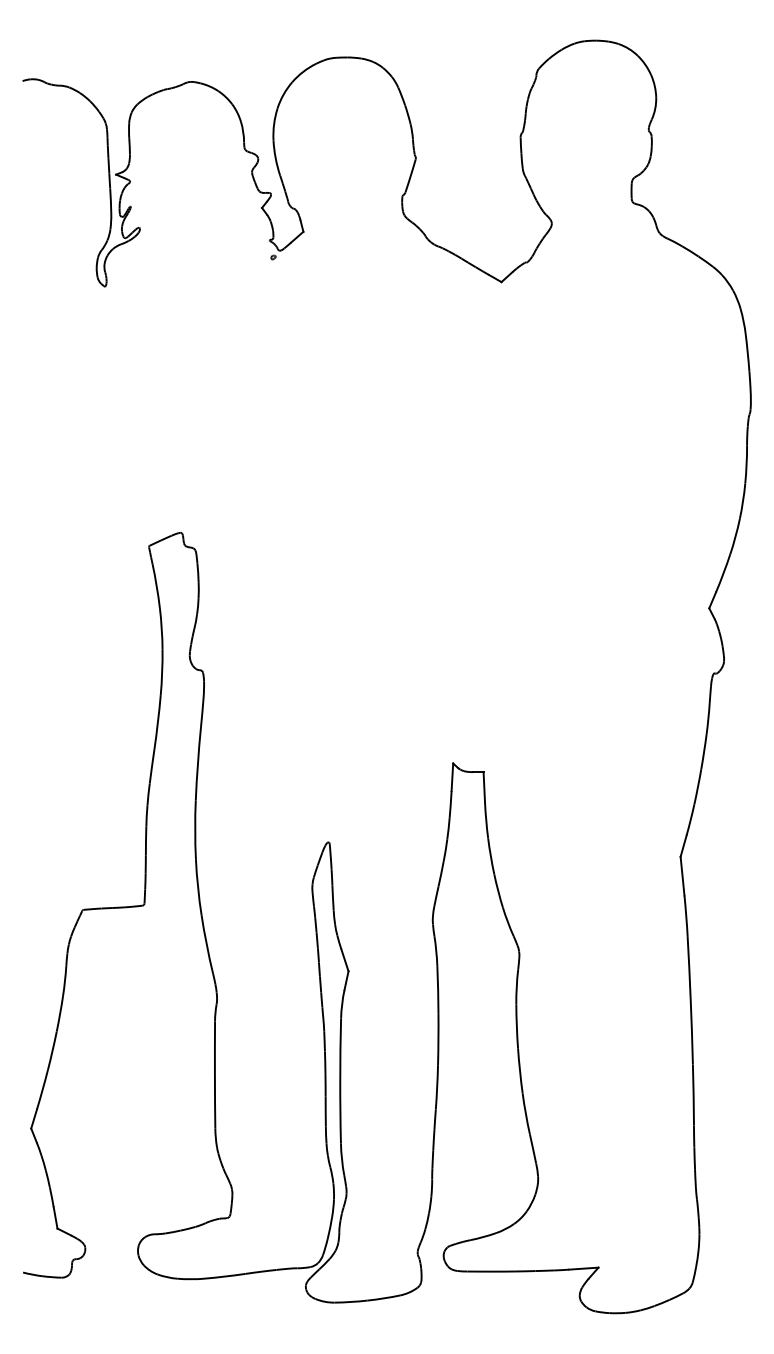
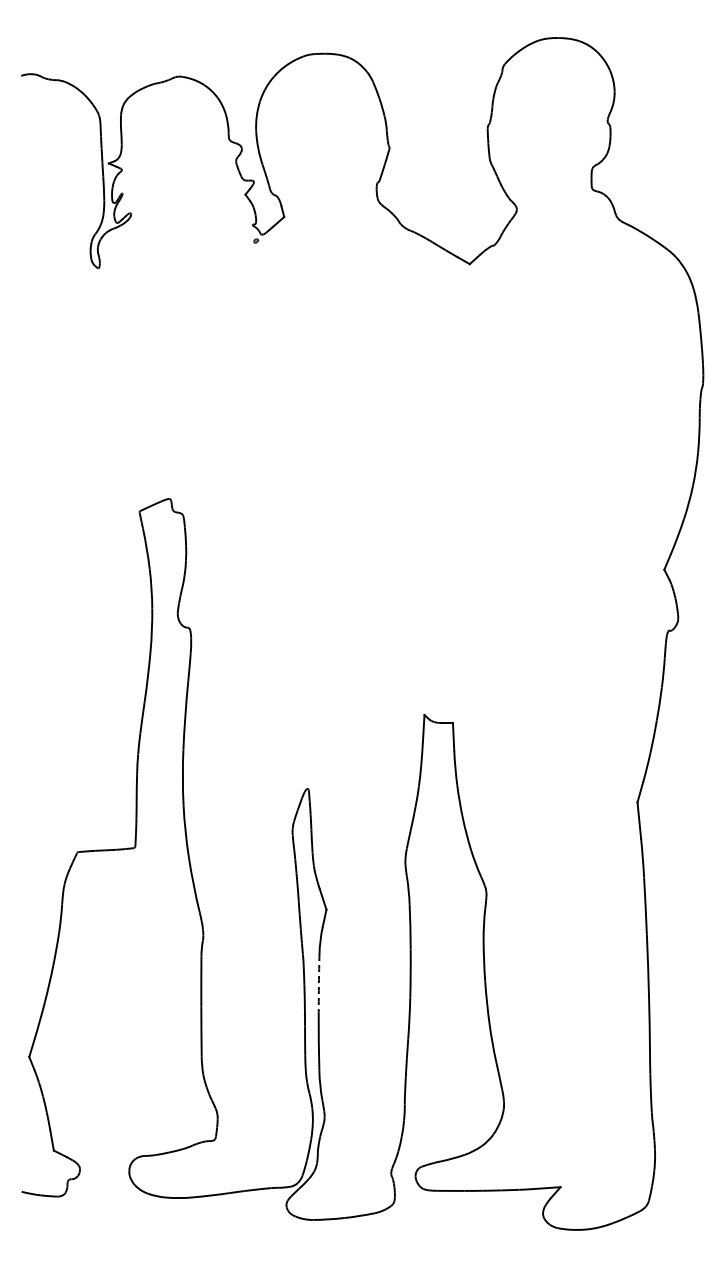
arc: (340, 1050) -> (318, 983), solid -> dashed

